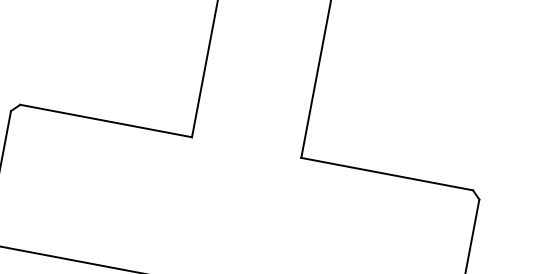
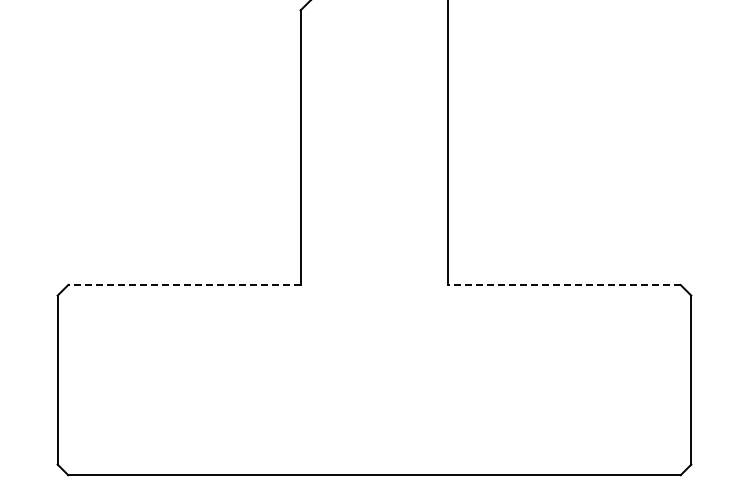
line: (105, 121) -> (183, 285), solid -> dashed
line: (387, 174) -> (564, 285), solid -> dashed

